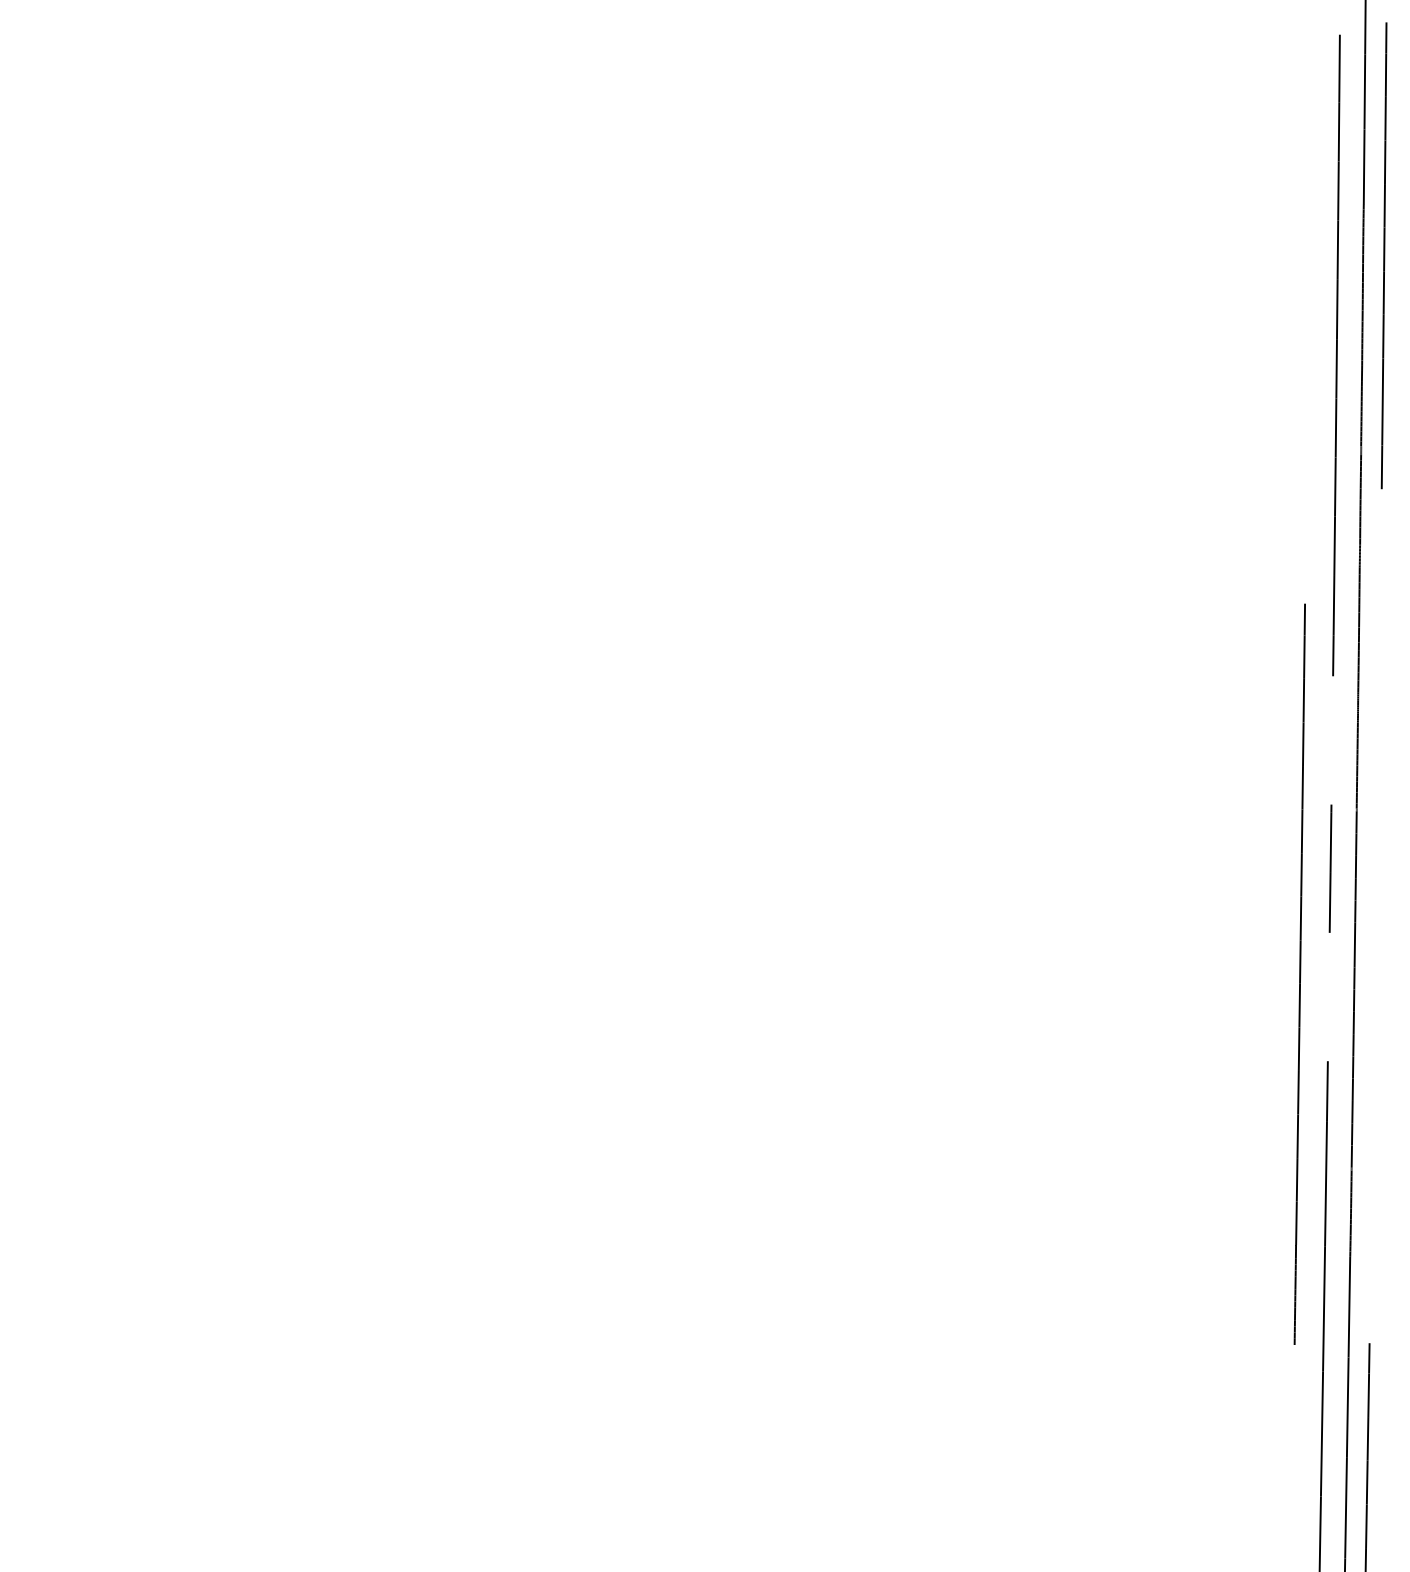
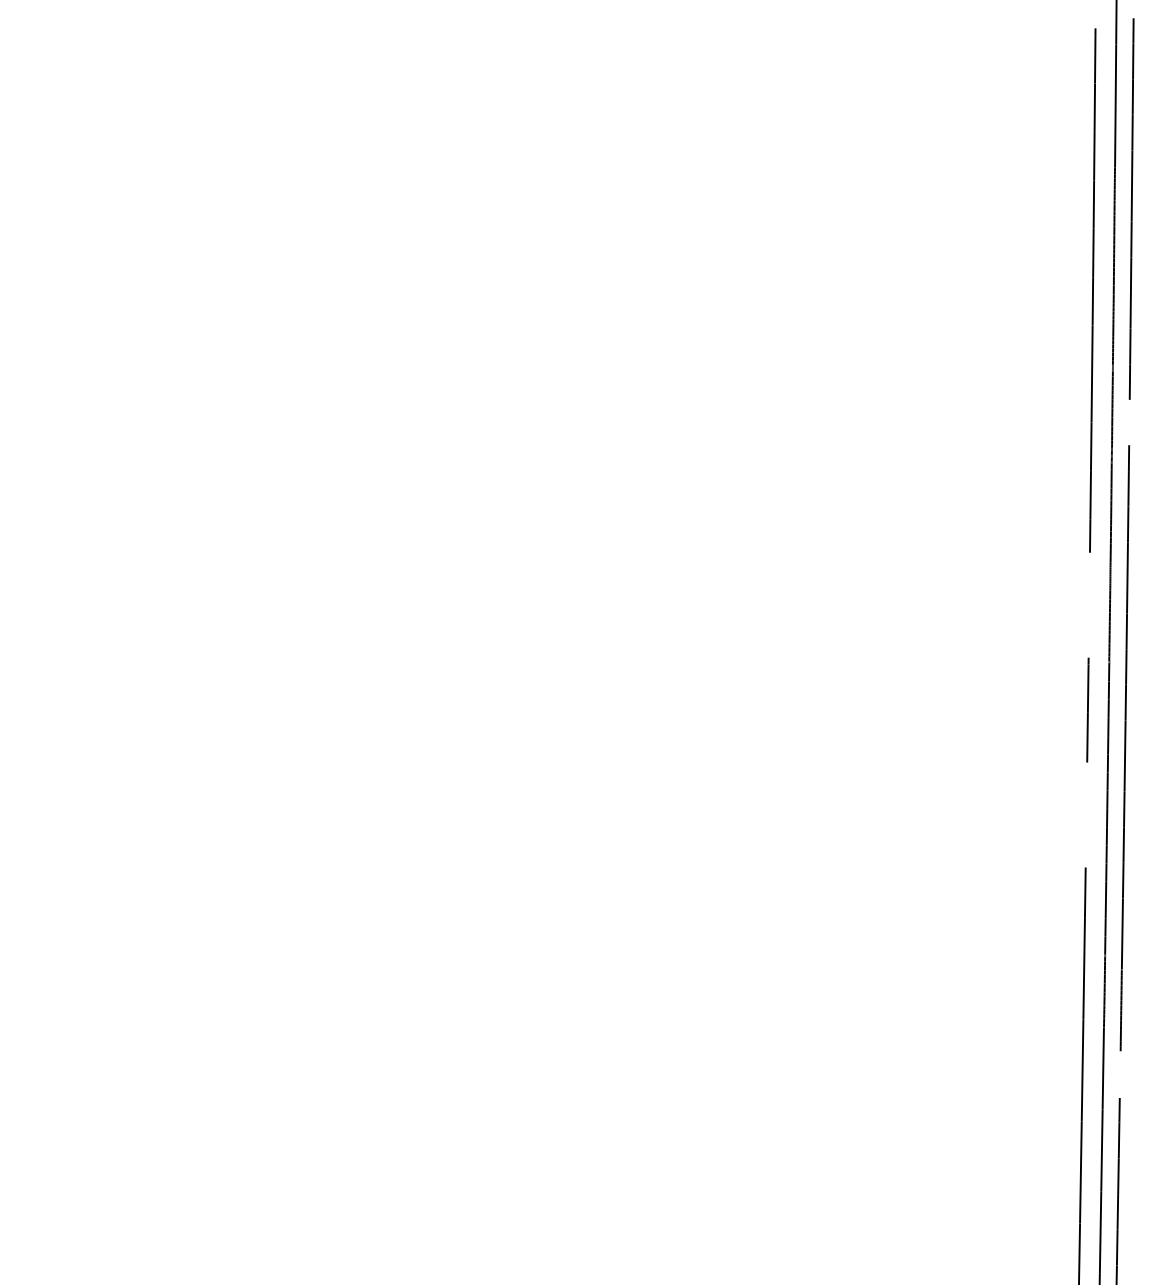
line: (1299, 973) -> (1124, 747), moved

